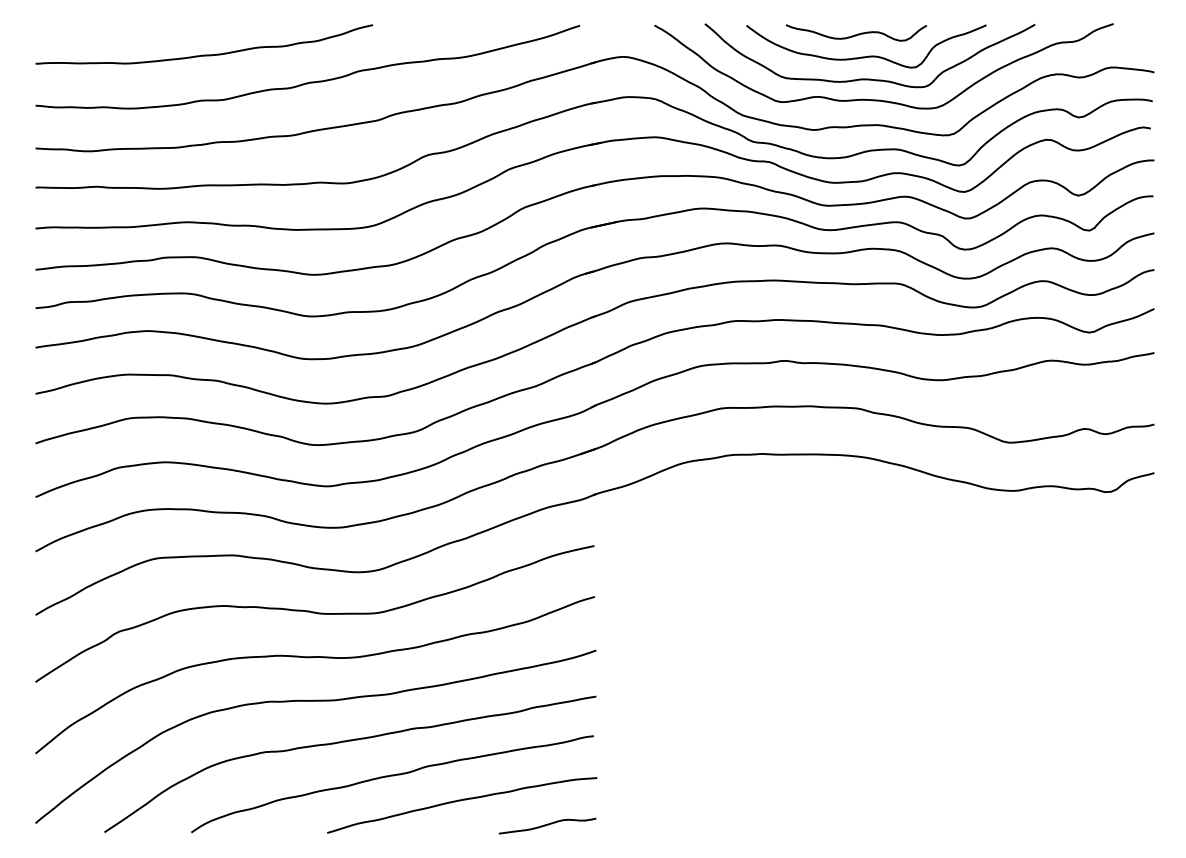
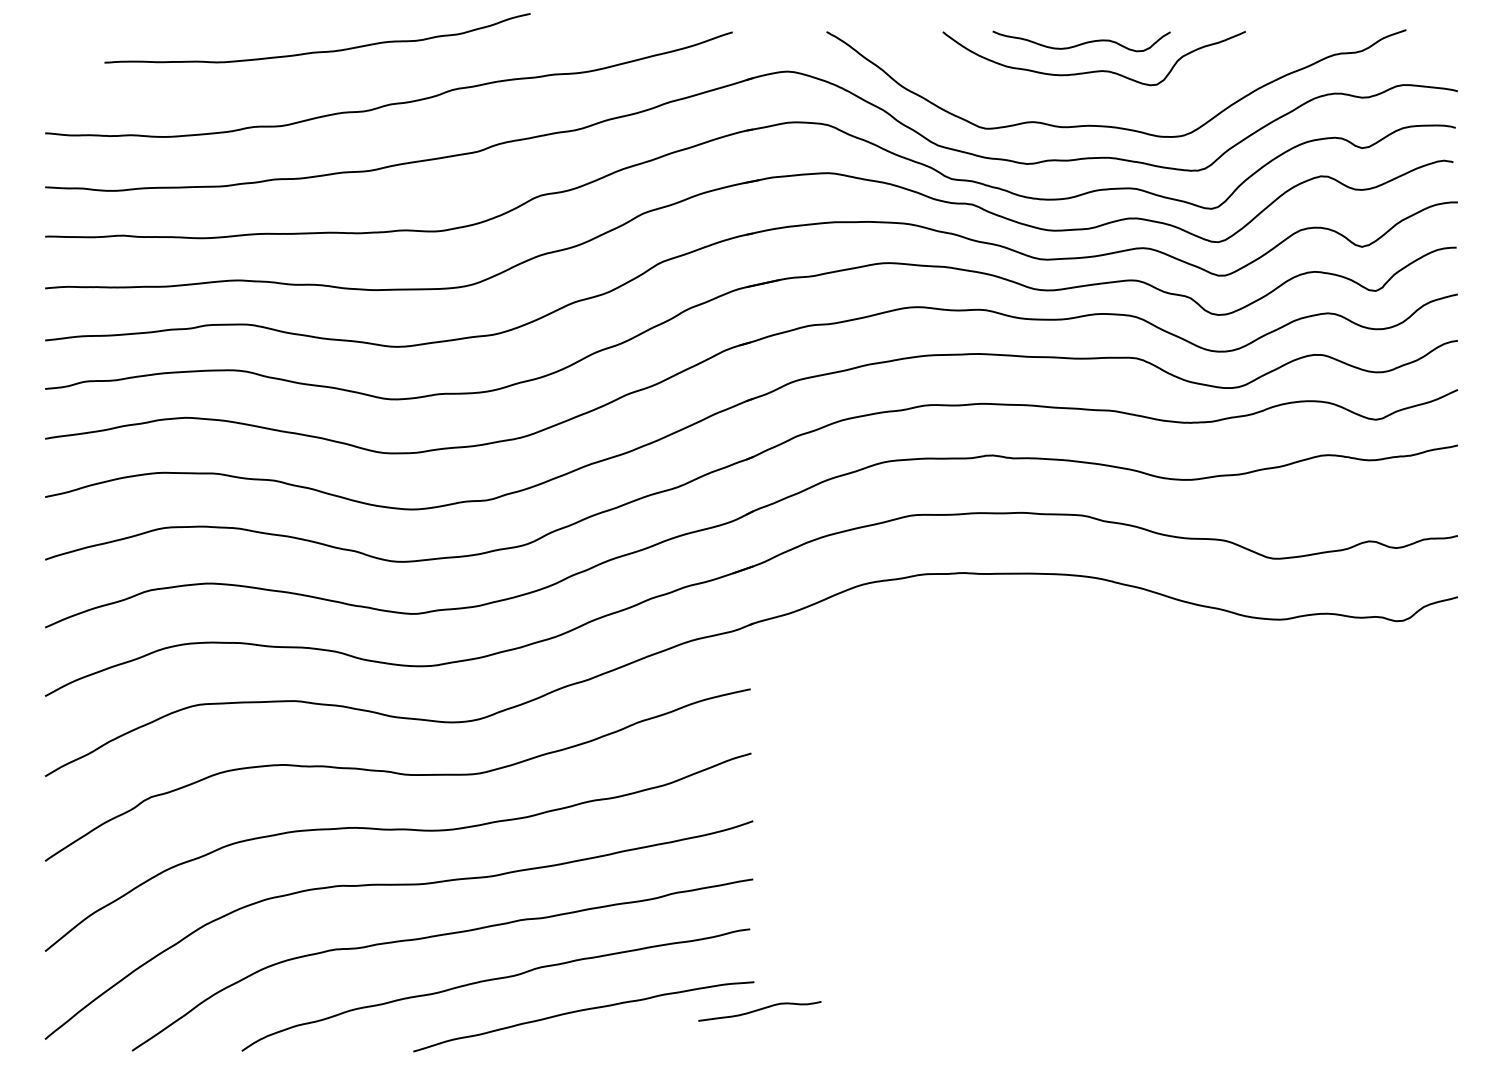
curve: (204, 54) -> (317, 50), moved
curve: (869, 78) -> (1098, 98), removed
curve: (547, 825) -> (759, 1010), moved

